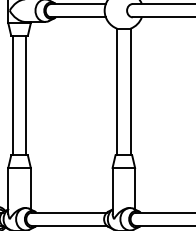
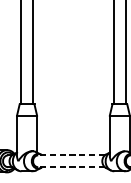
line: (69, 212) -> (71, 155), solid -> dashed
line: (69, 225) -> (71, 166), solid -> dashed

